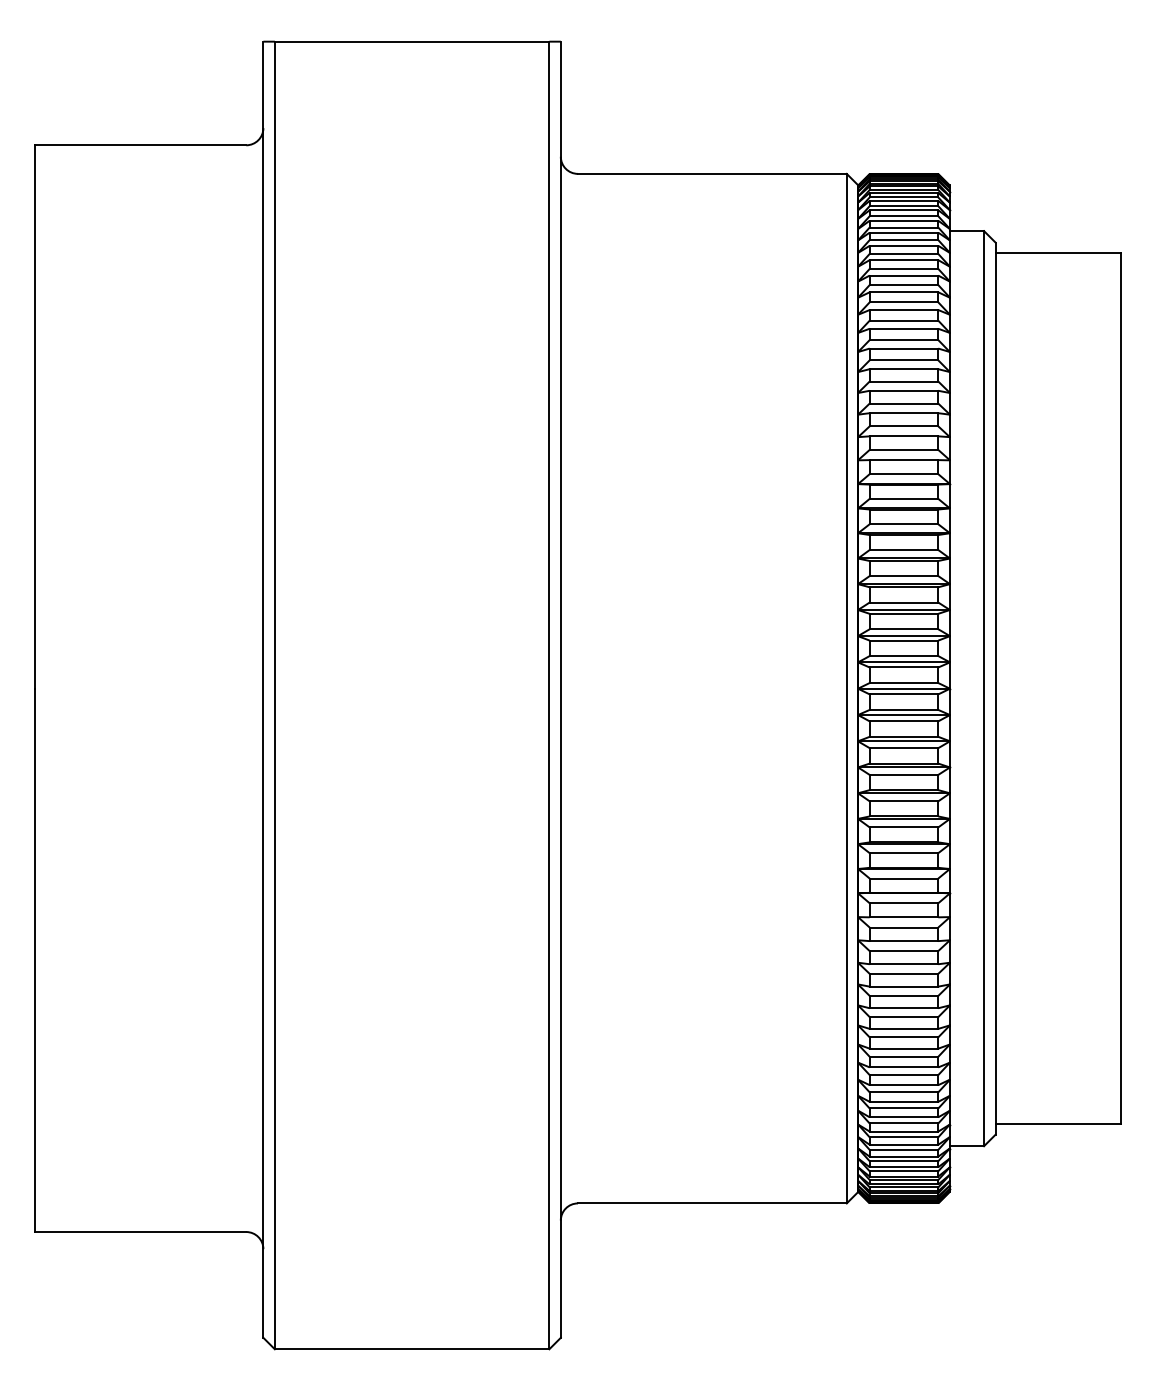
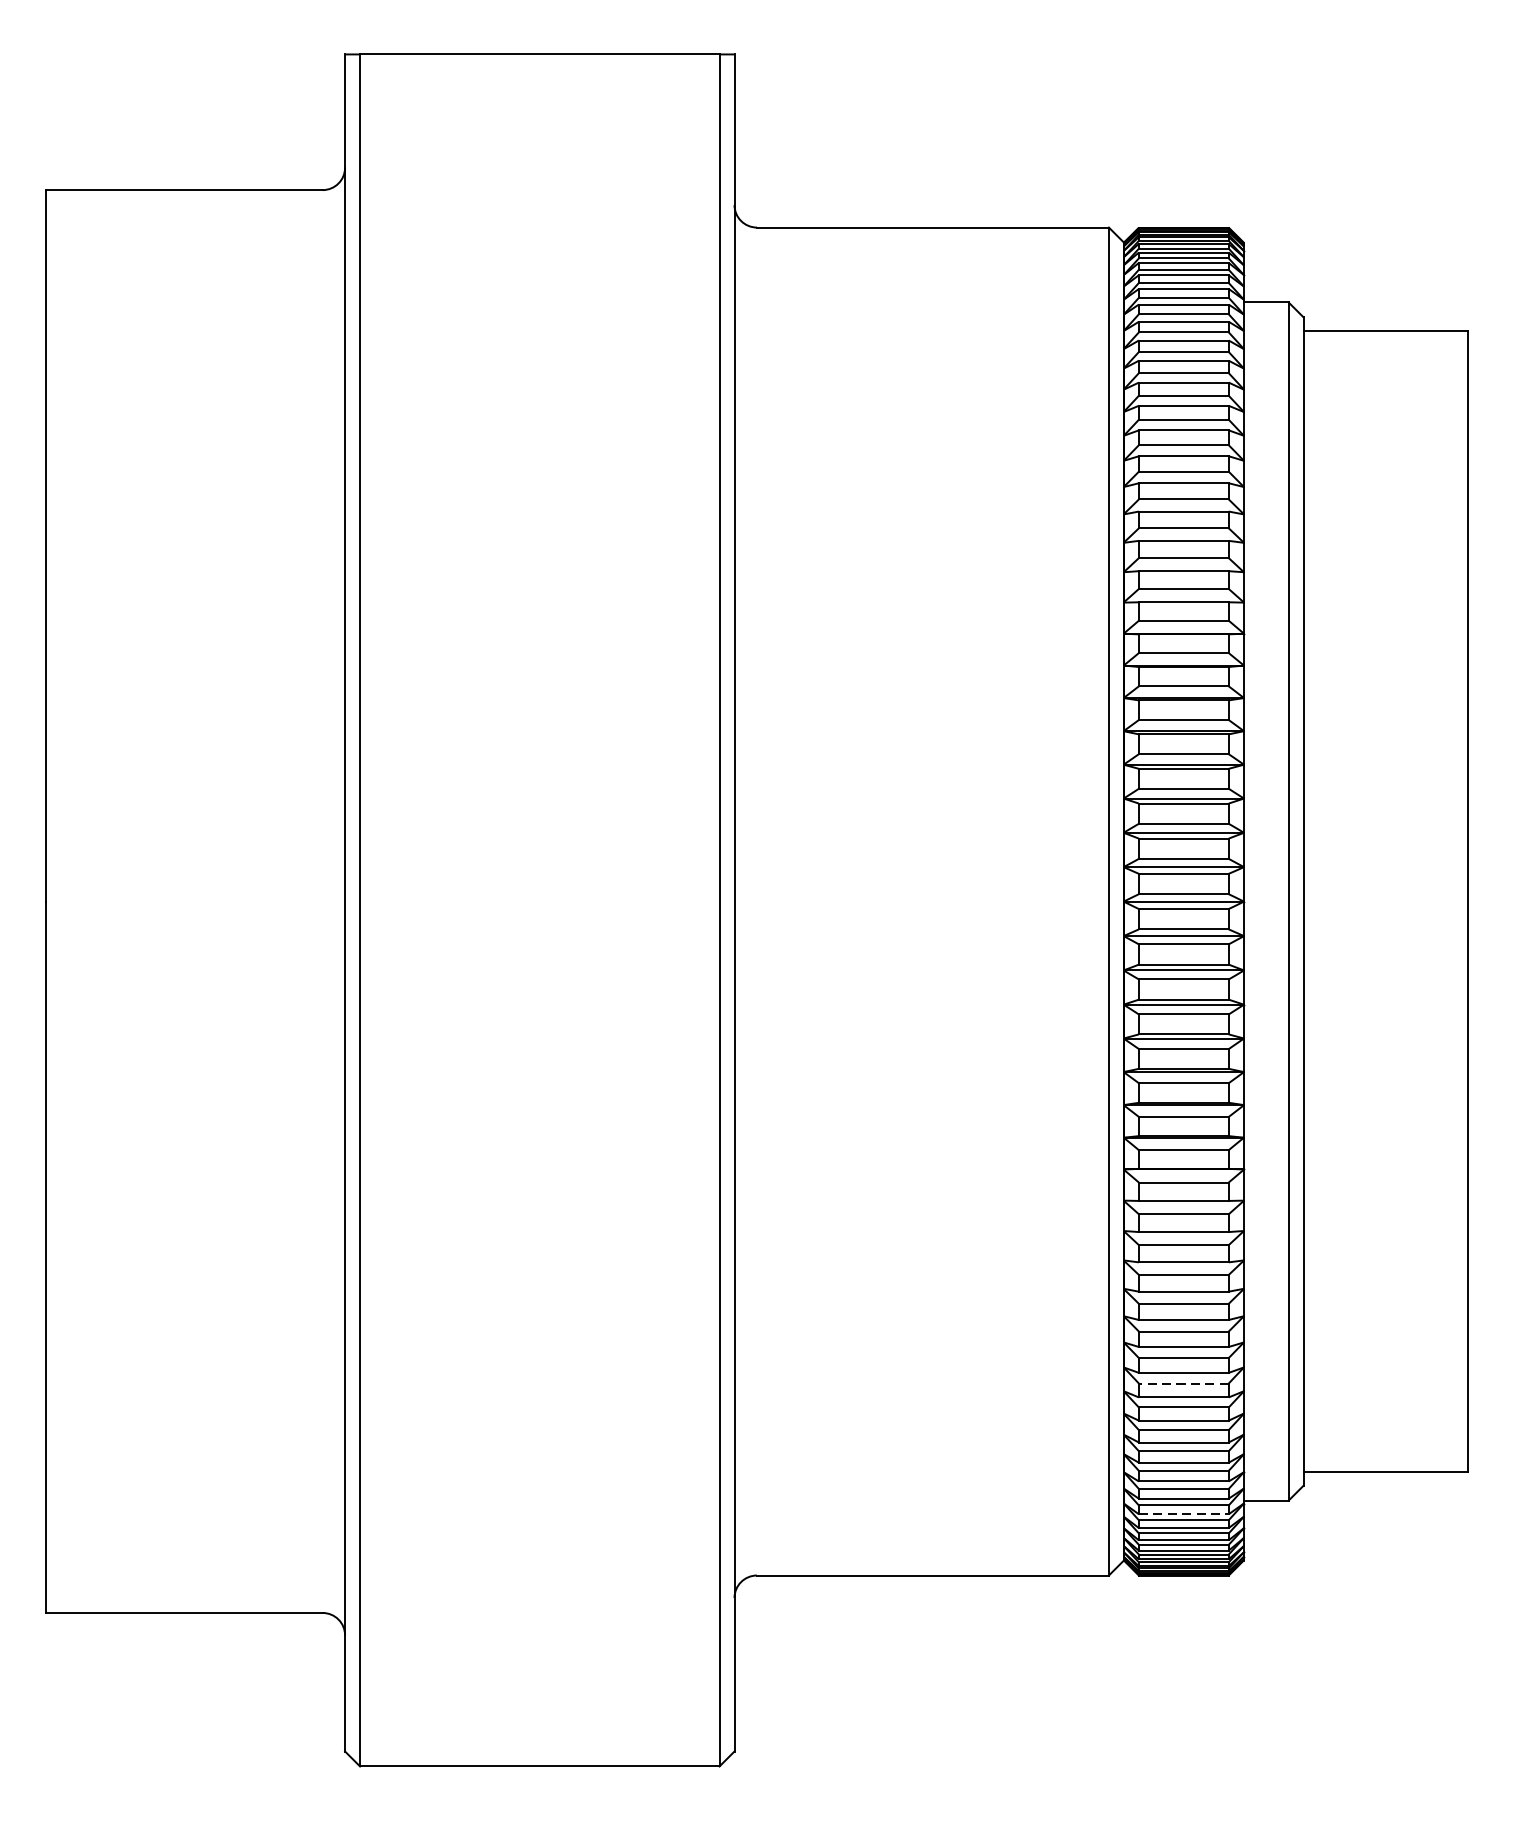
line: (903, 1056) -> (1183, 1383), solid -> dashed
line: (904, 1156) -> (1184, 1514), solid -> dashed

